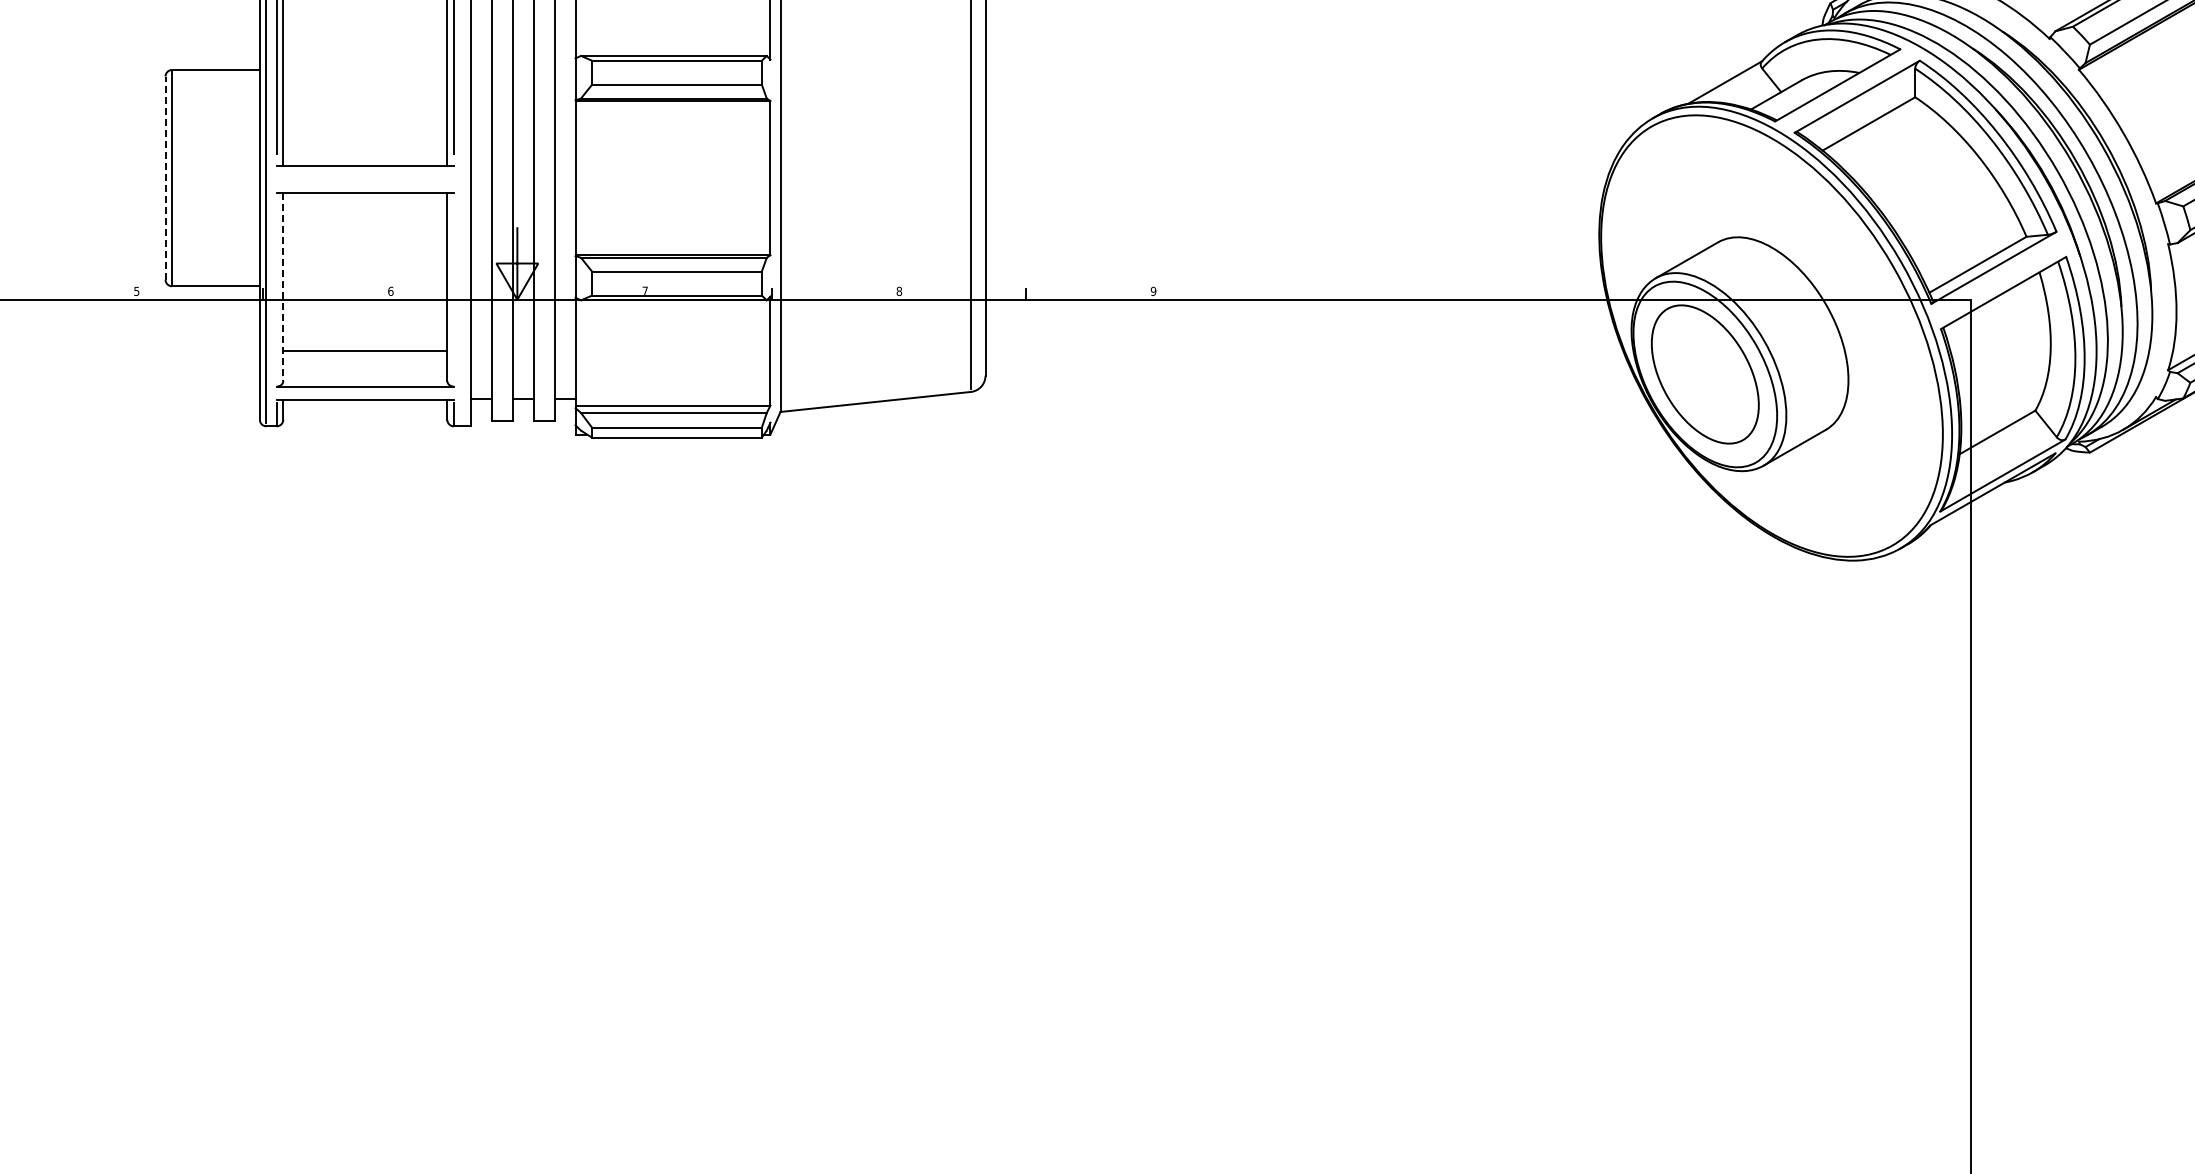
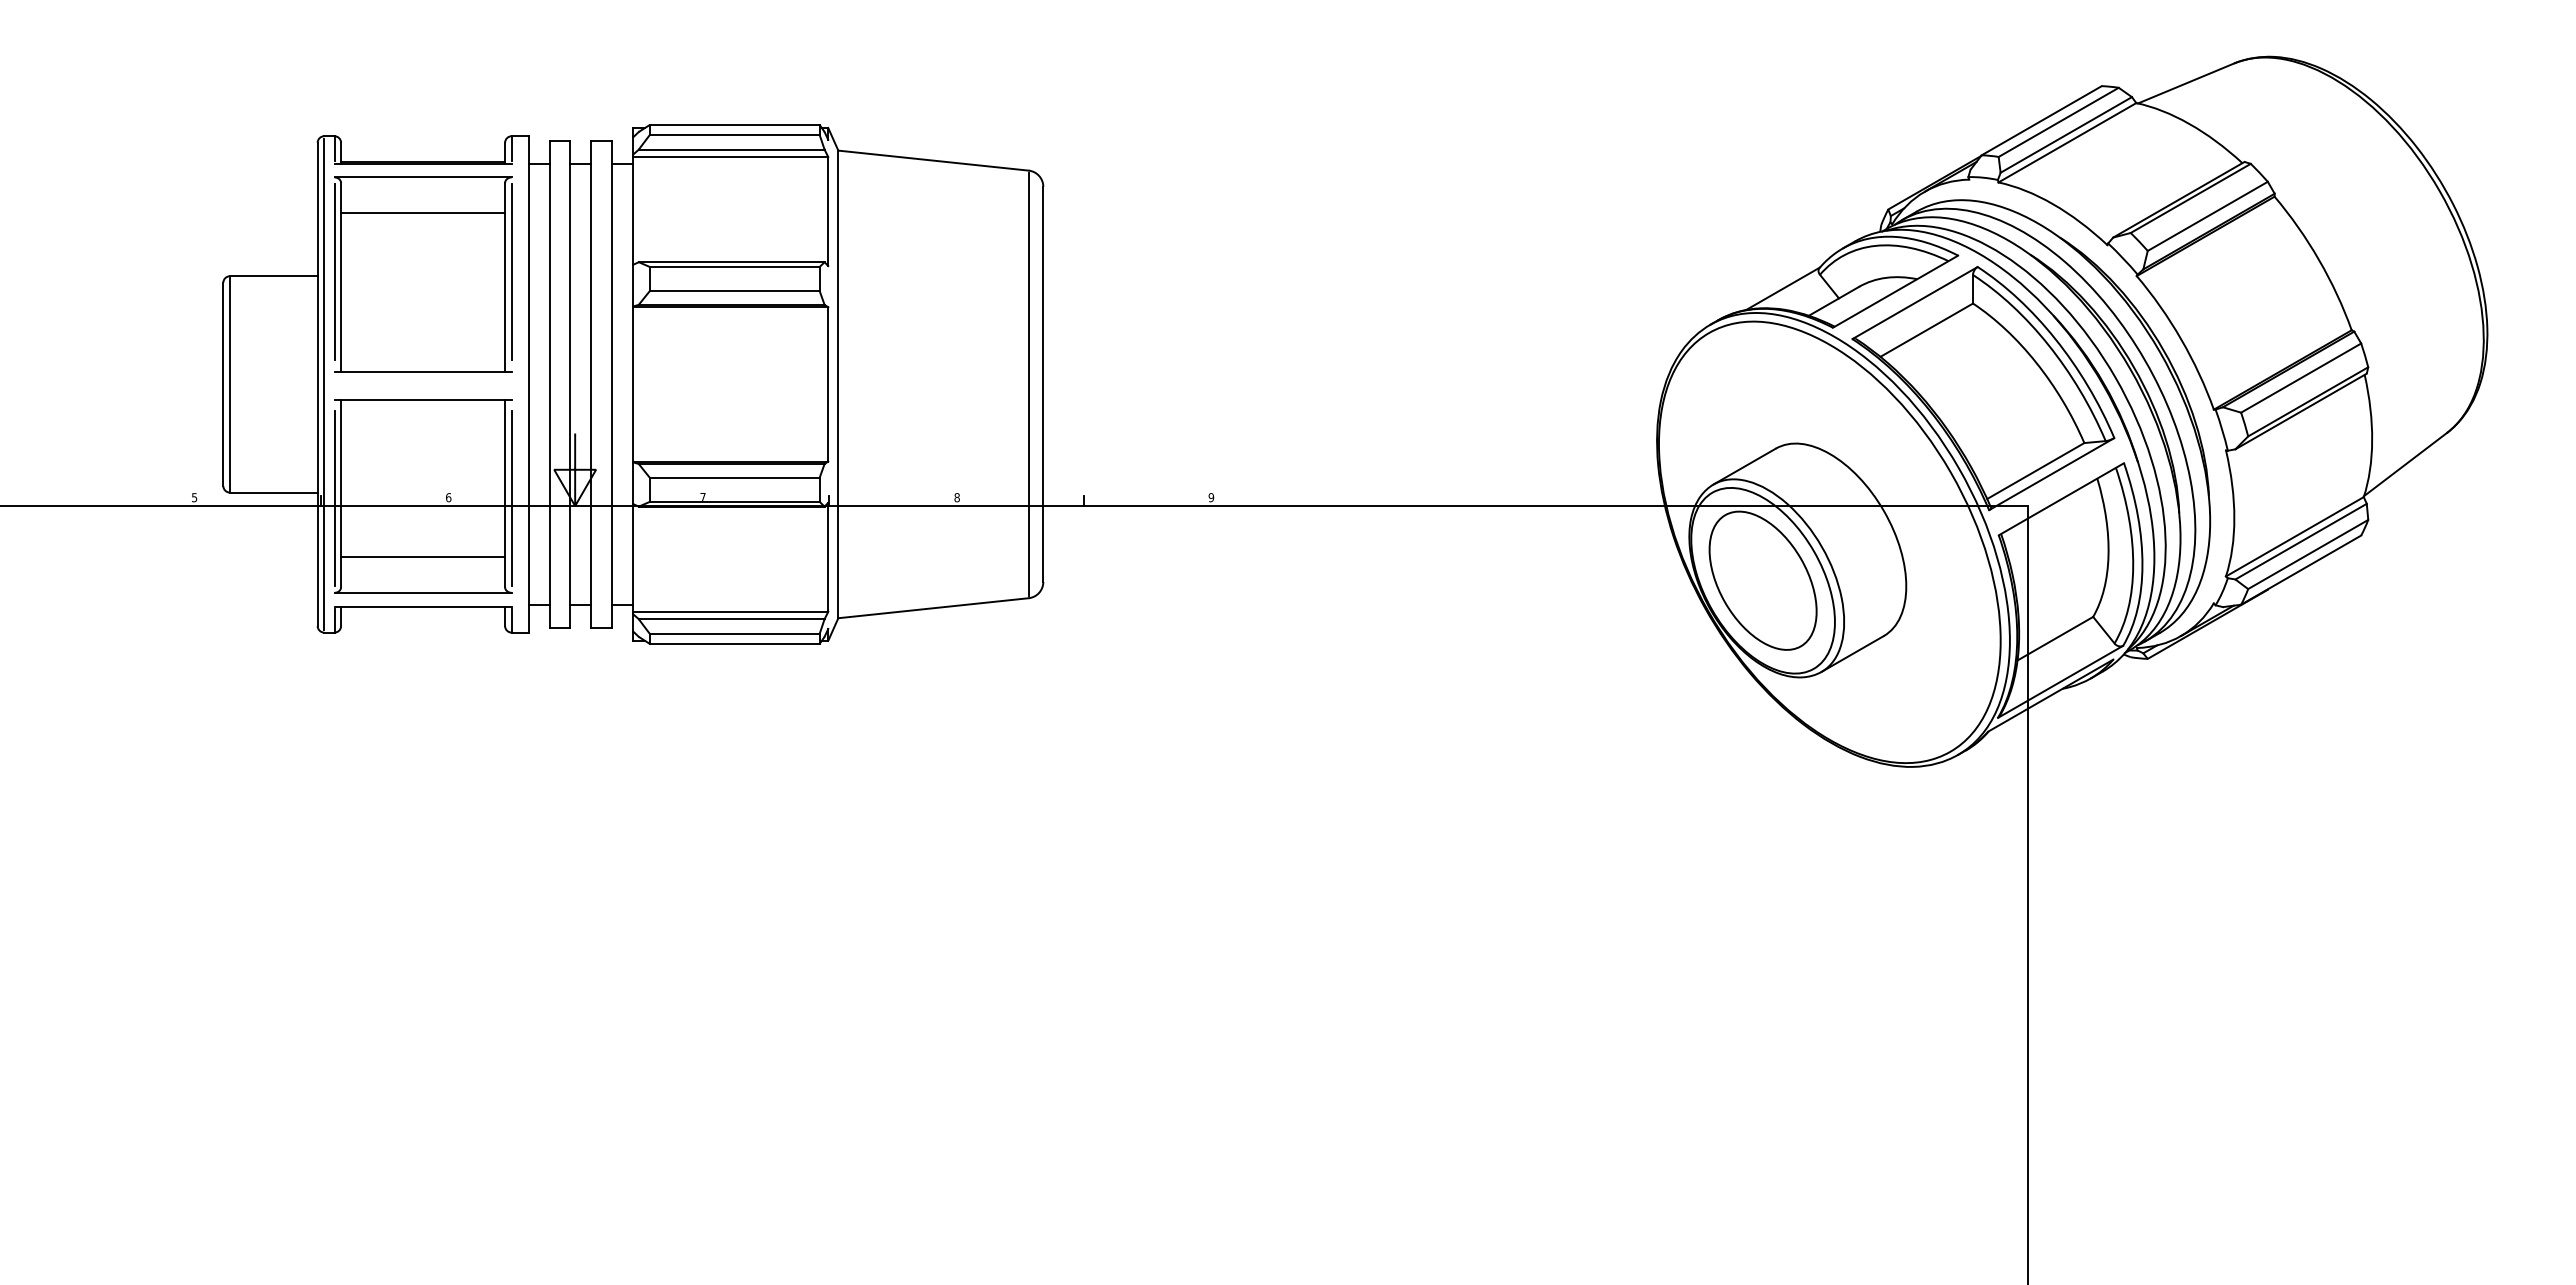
line: (365, 7) -> (423, 213), added
line: (165, 178) -> (223, 384), dashed -> solid
line: (283, 287) -> (341, 493), dashed -> solid
line: (276, 292) -> (334, 498), added
line: (453, 292) -> (511, 498), added

